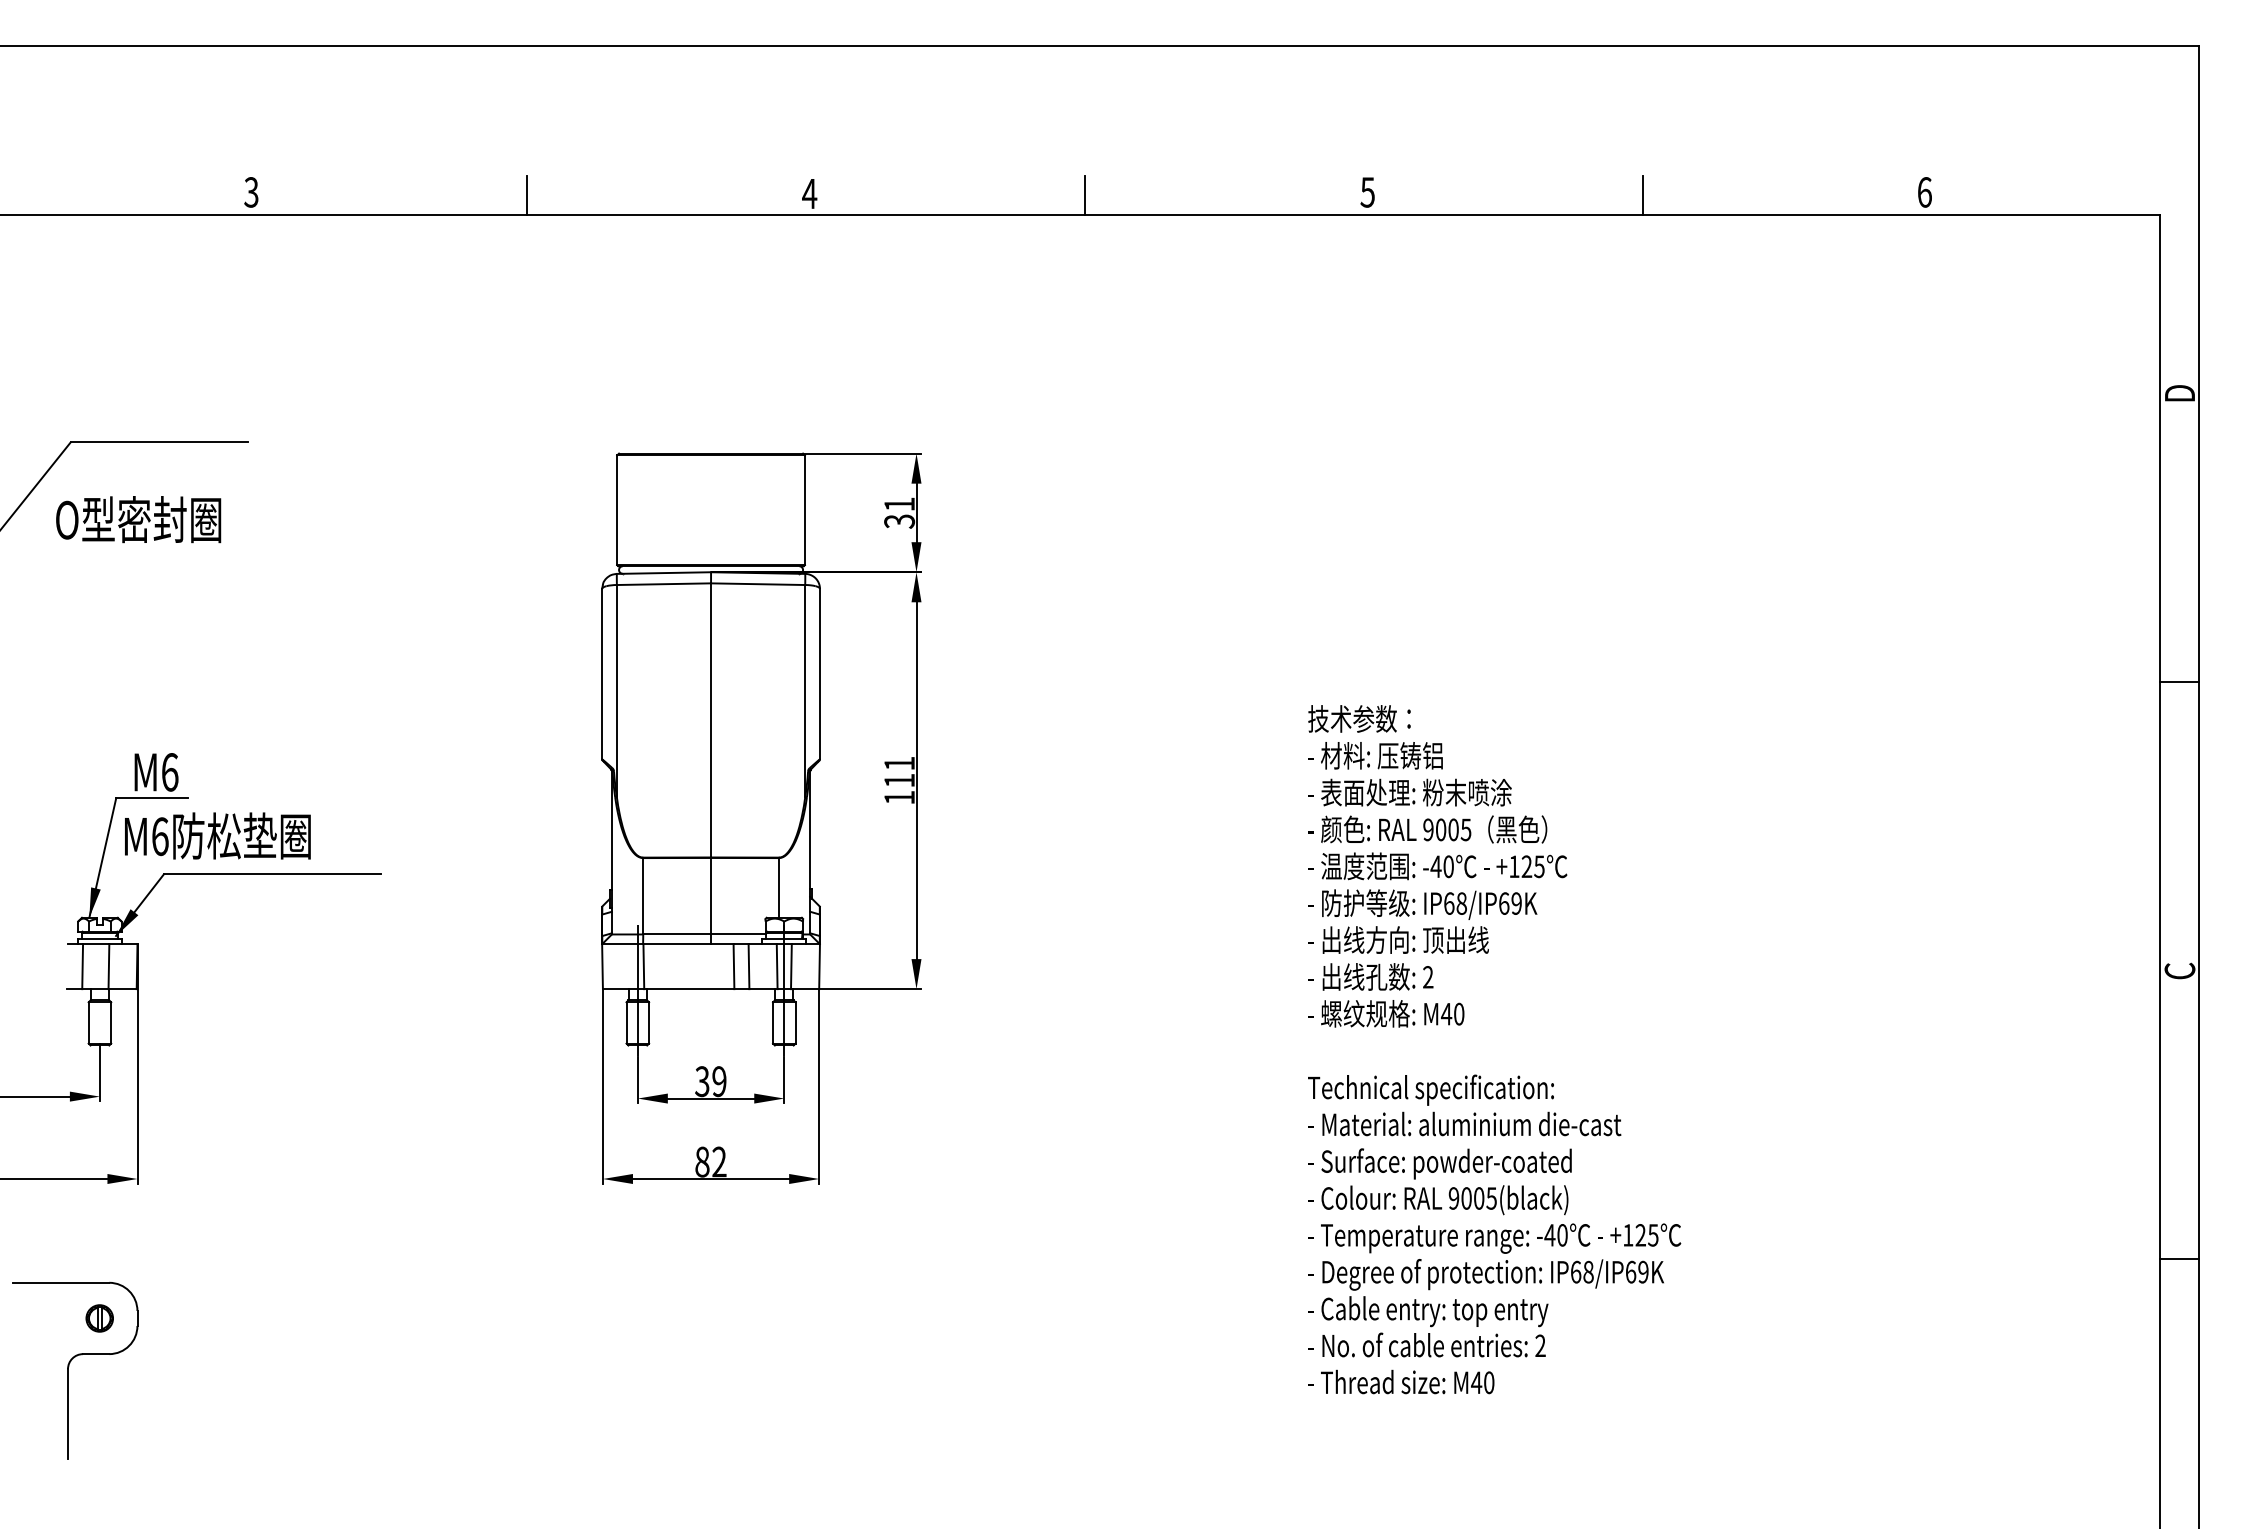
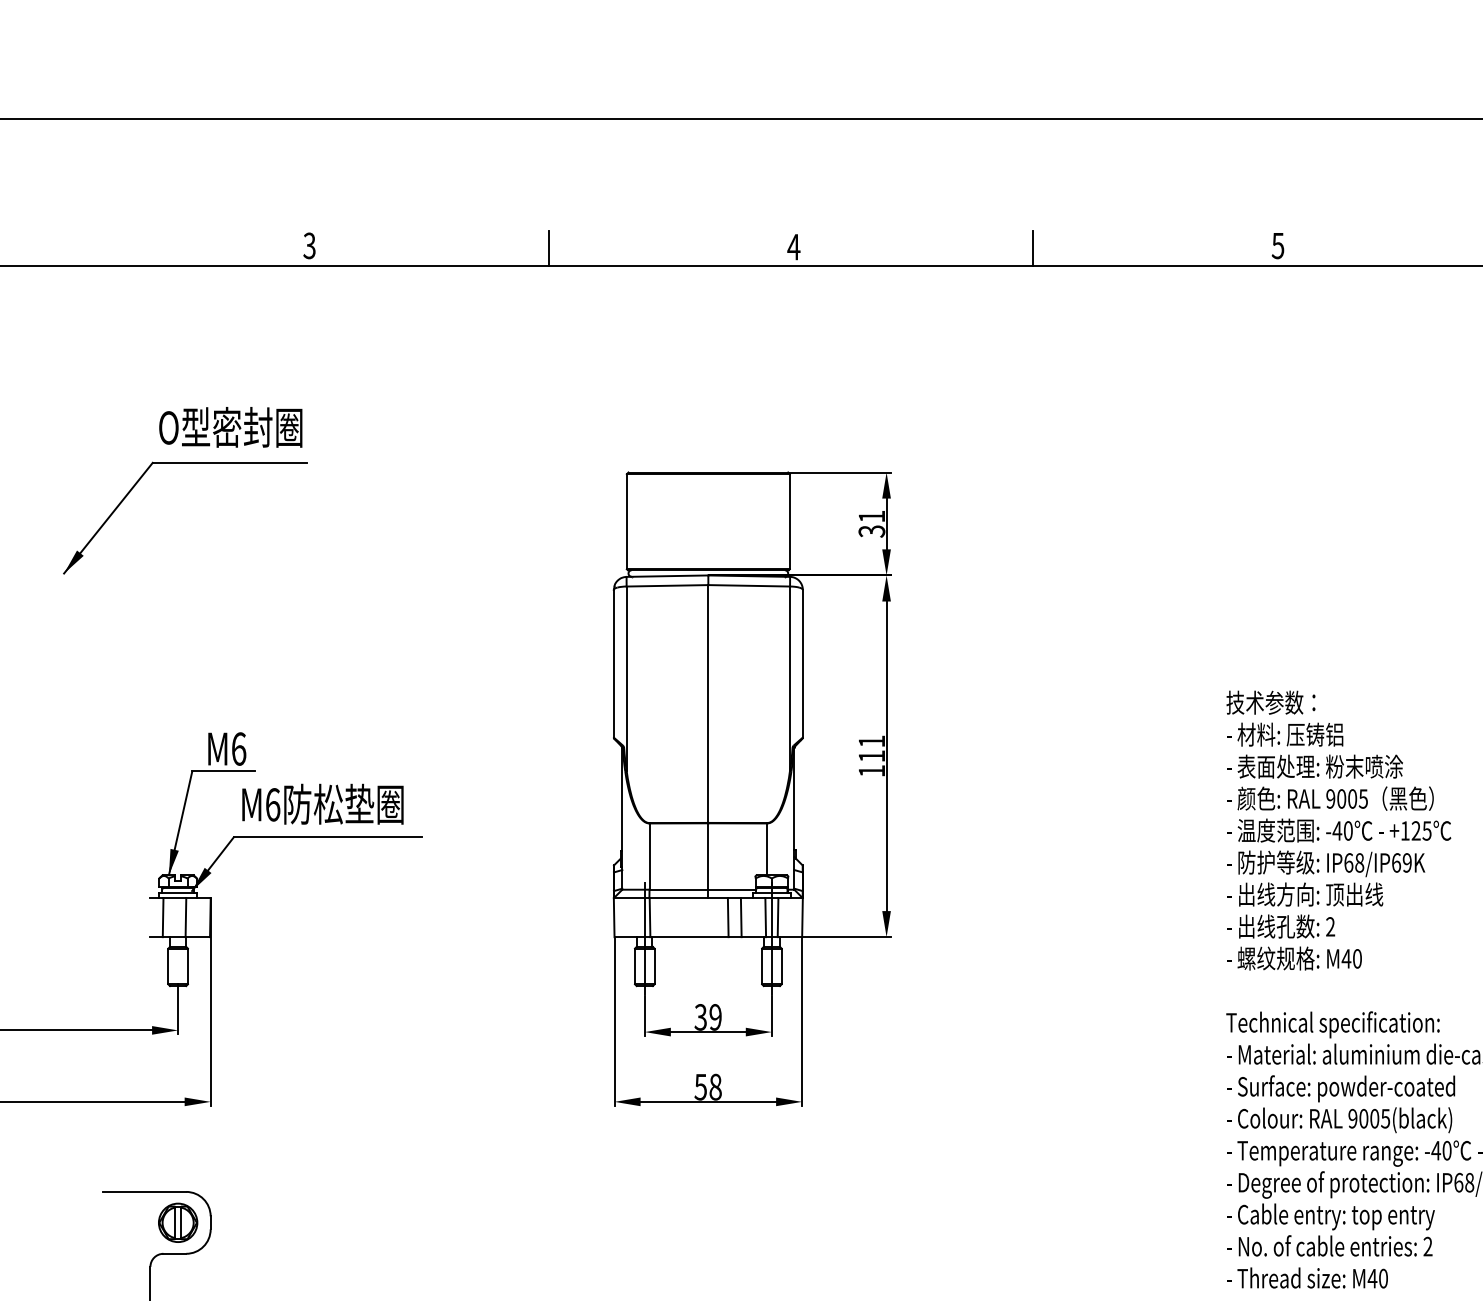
text: (138, 519) -> (230, 427), moved
text: (217, 835) -> (322, 803), moved
text: (710, 1161) -> (707, 1086), 82 -> 58
part: (99, 1318) -> (177, 1222), size x1.67

